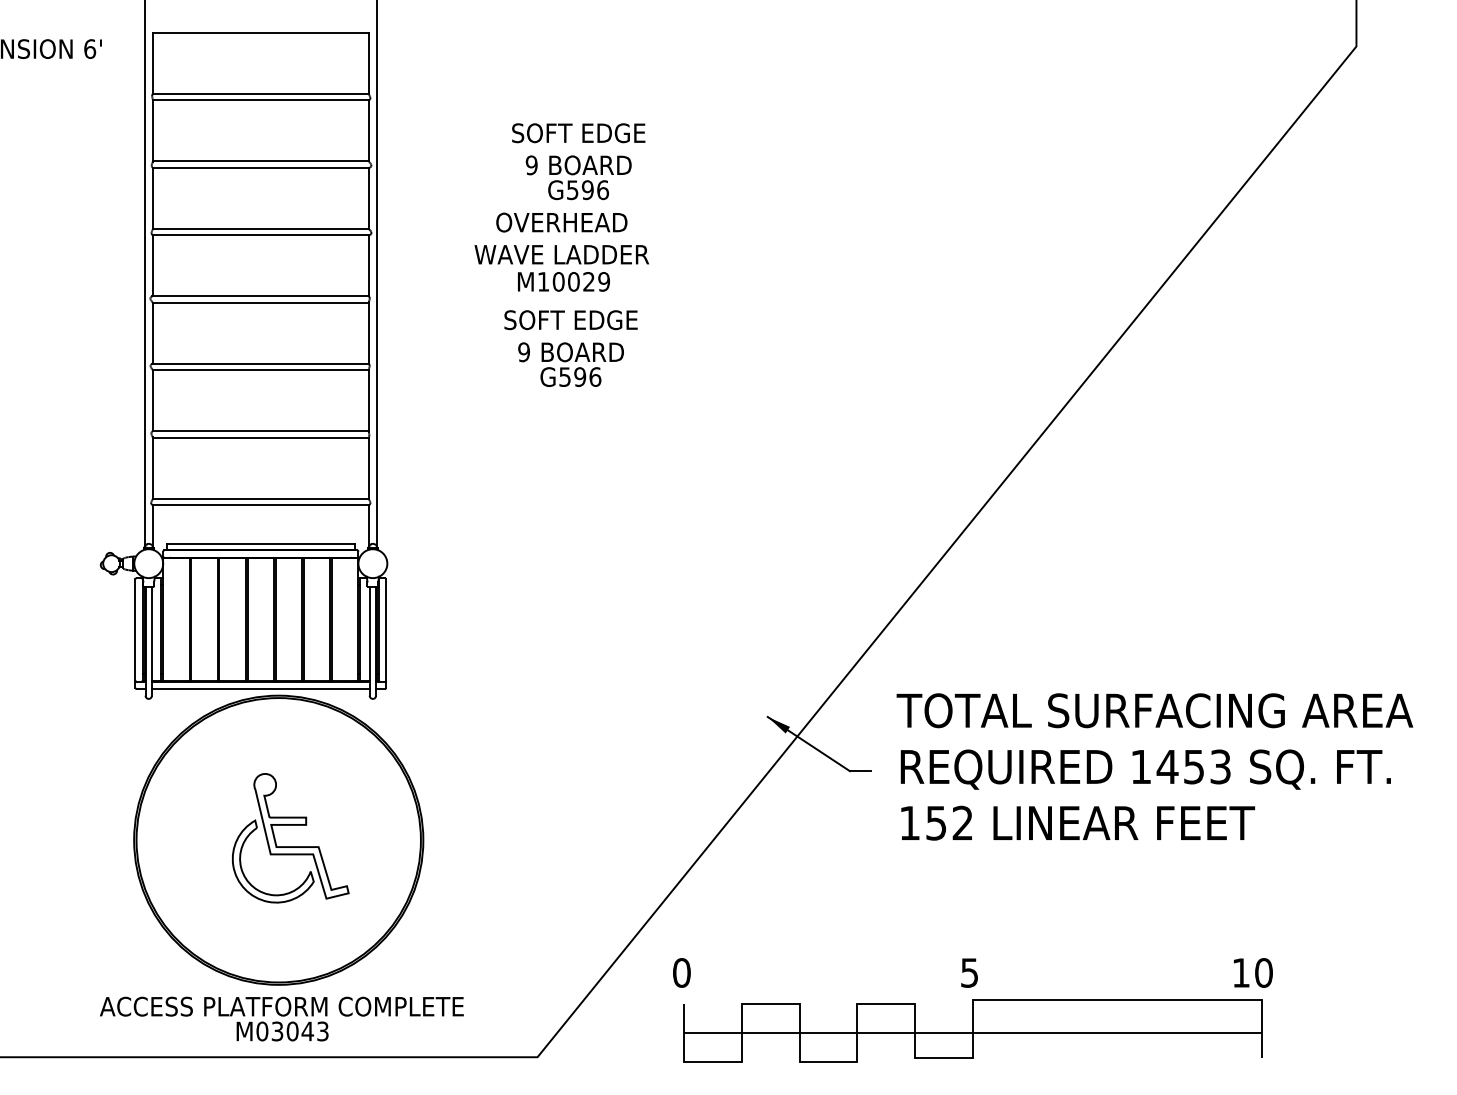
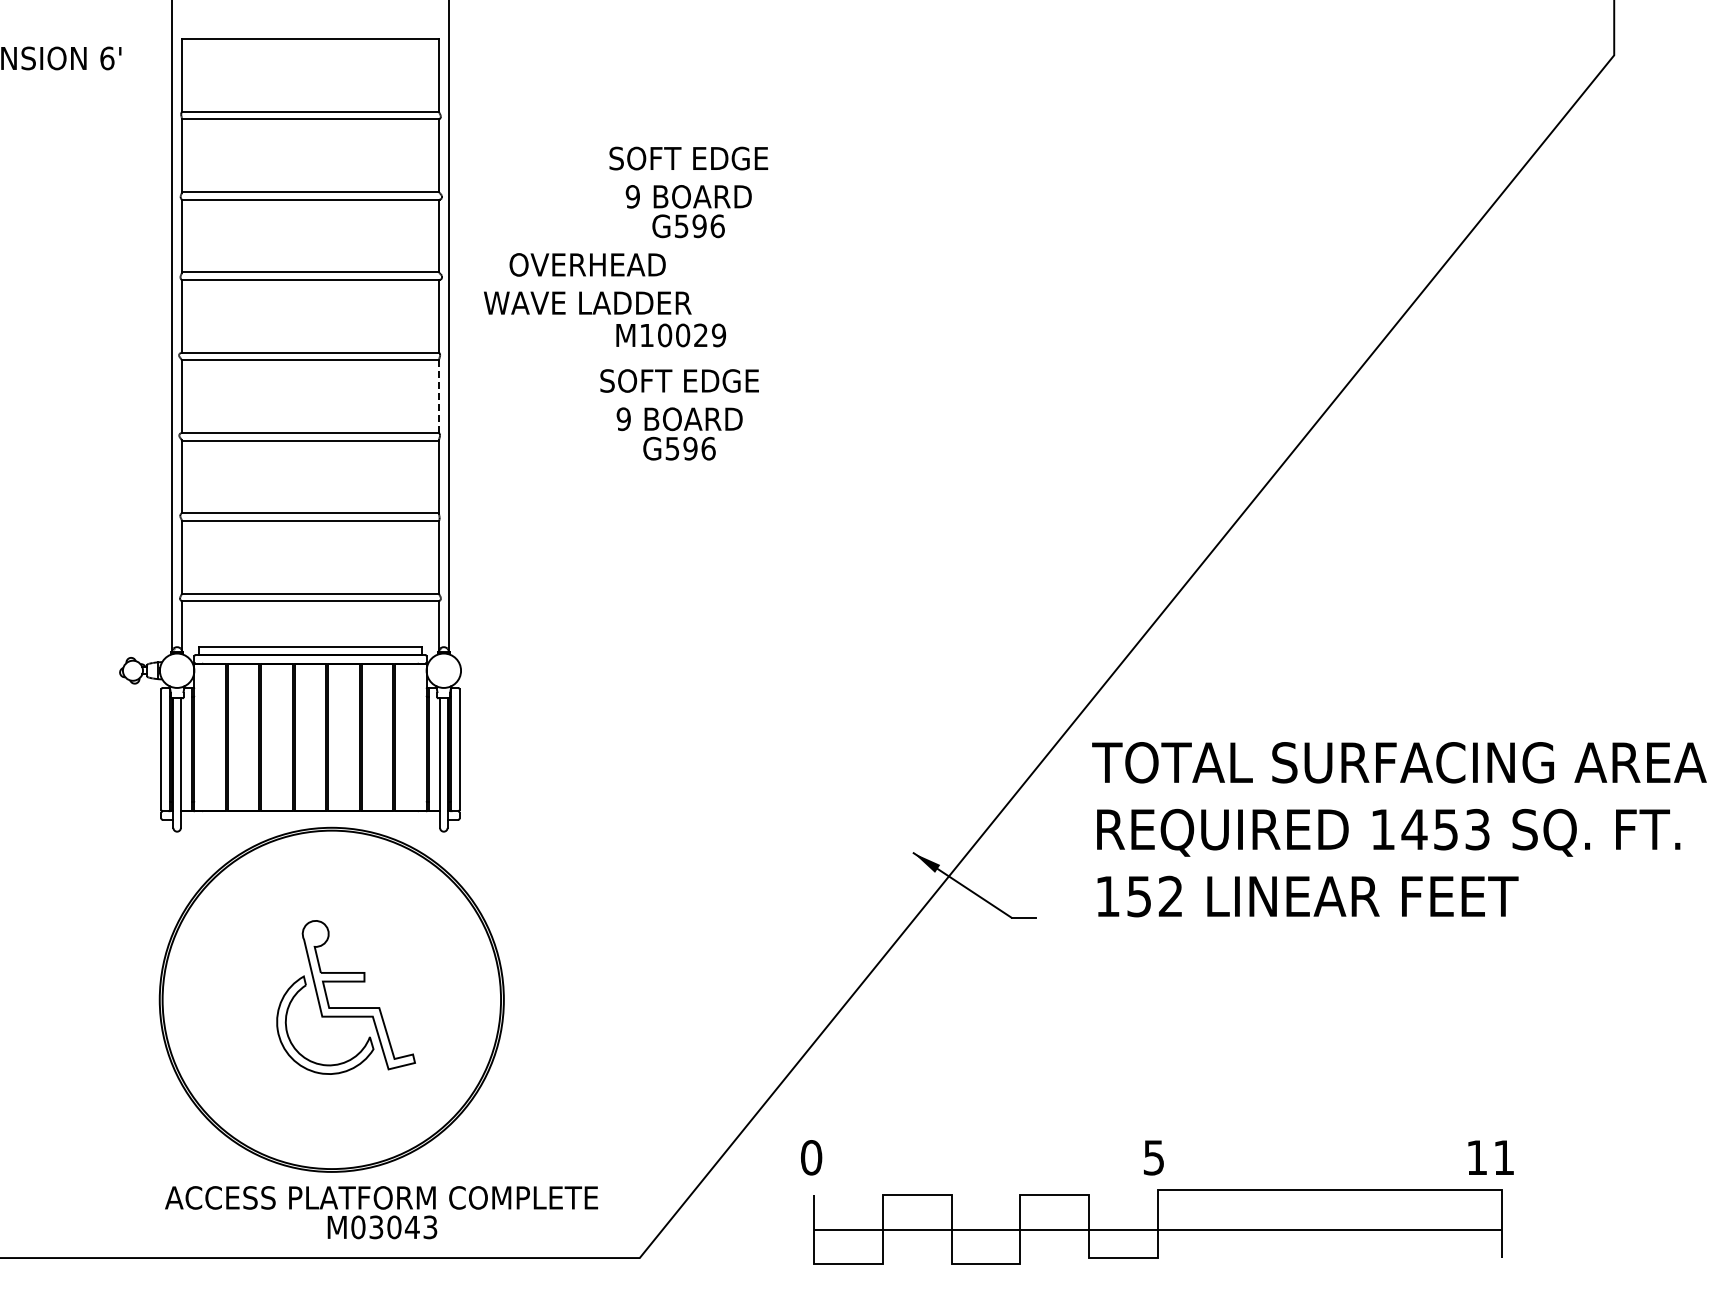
text: (561, 238) -> (587, 283), moved
line: (369, 333) -> (439, 396), solid -> dashed
line: (260, 688) -> (310, 819), removed
text: (1155, 766) -> (1399, 829), moved
text: (1263, 972) -> (1503, 1157), 10 -> 11
text: (281, 1018) -> (381, 1212), moved

